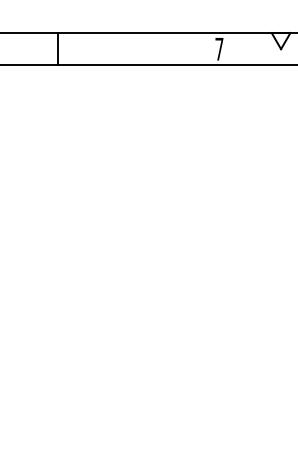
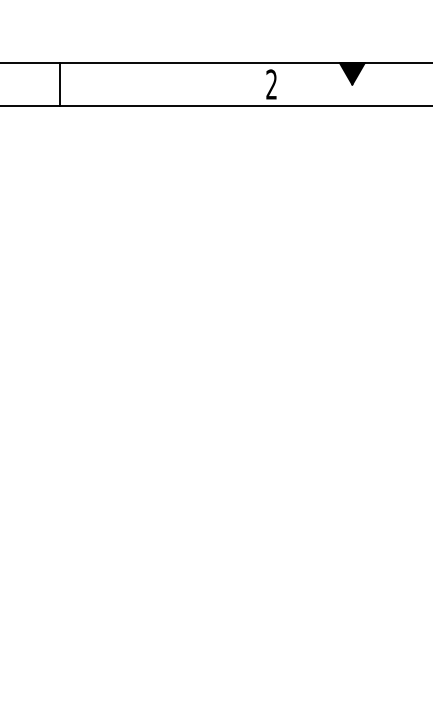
fill: (281, 40) -> (352, 73), added
text: (219, 49) -> (271, 84), 7 -> 2

